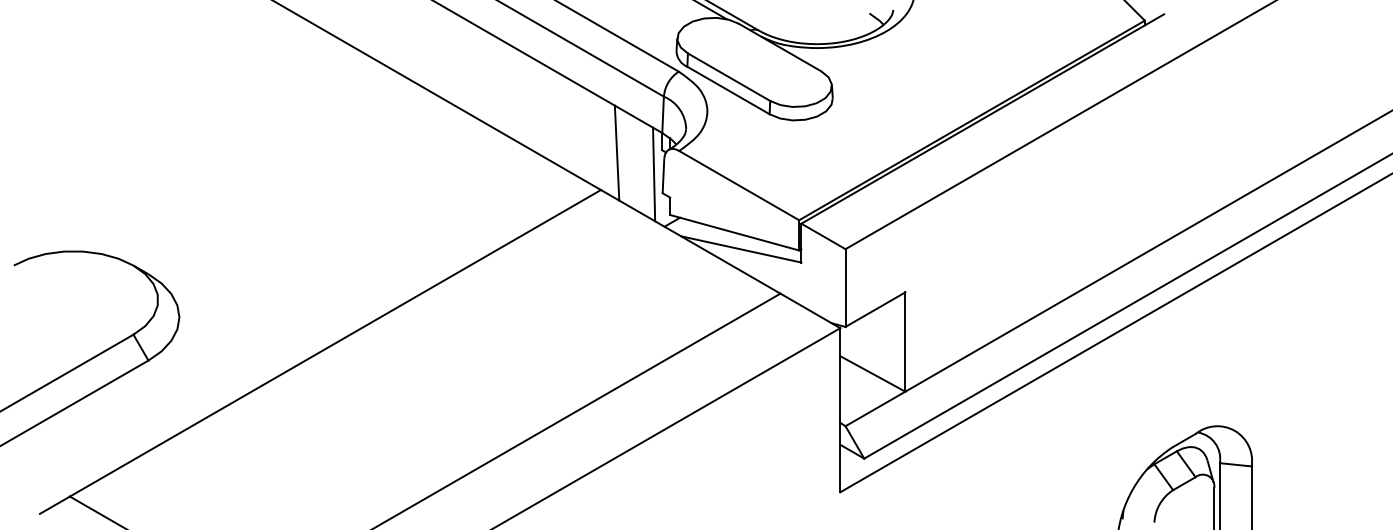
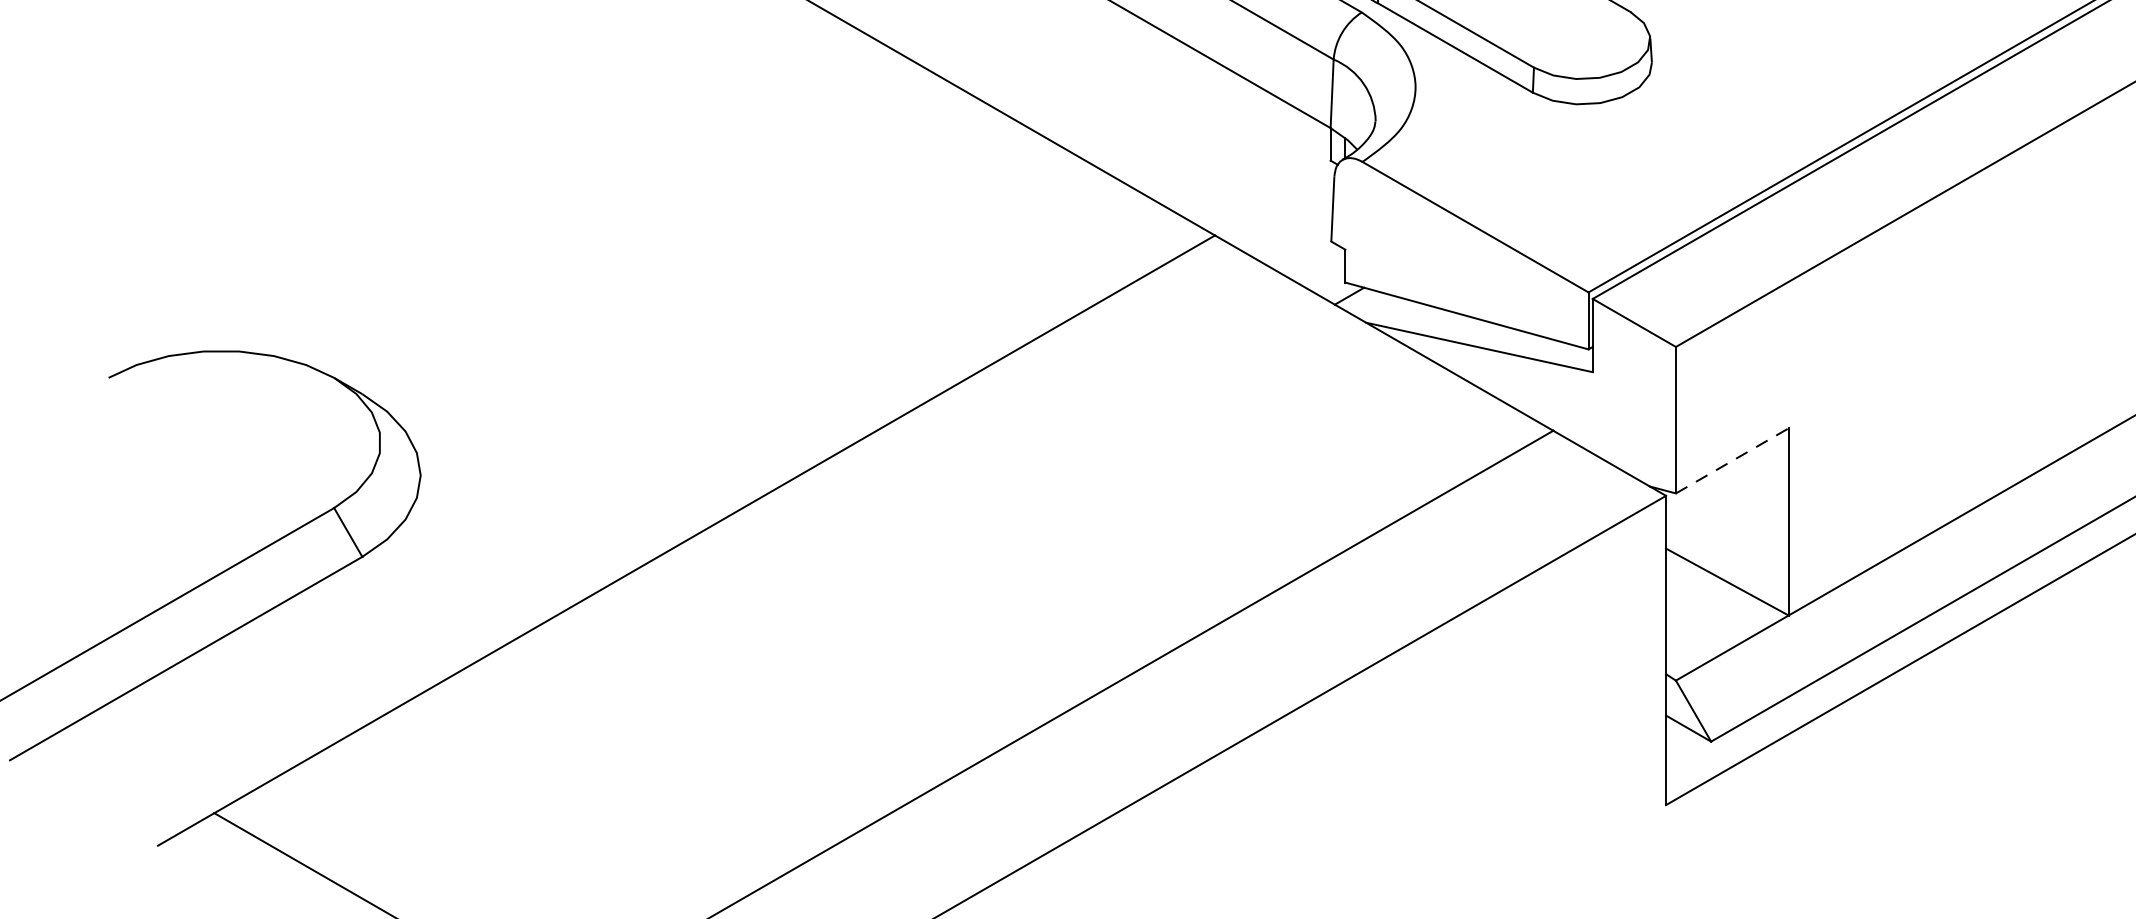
line: (616, 152) -> (1244, 164), removed
line: (654, 174) -> (1315, 206), removed
line: (875, 309) -> (1732, 460), solid -> dashed

